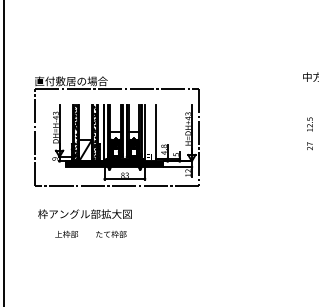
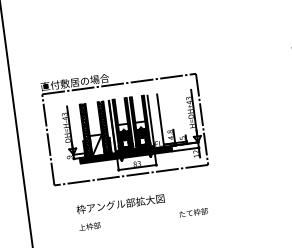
text: (84, 213) -> (120, 203), moved
text: (111, 233) -> (193, 211), moved

